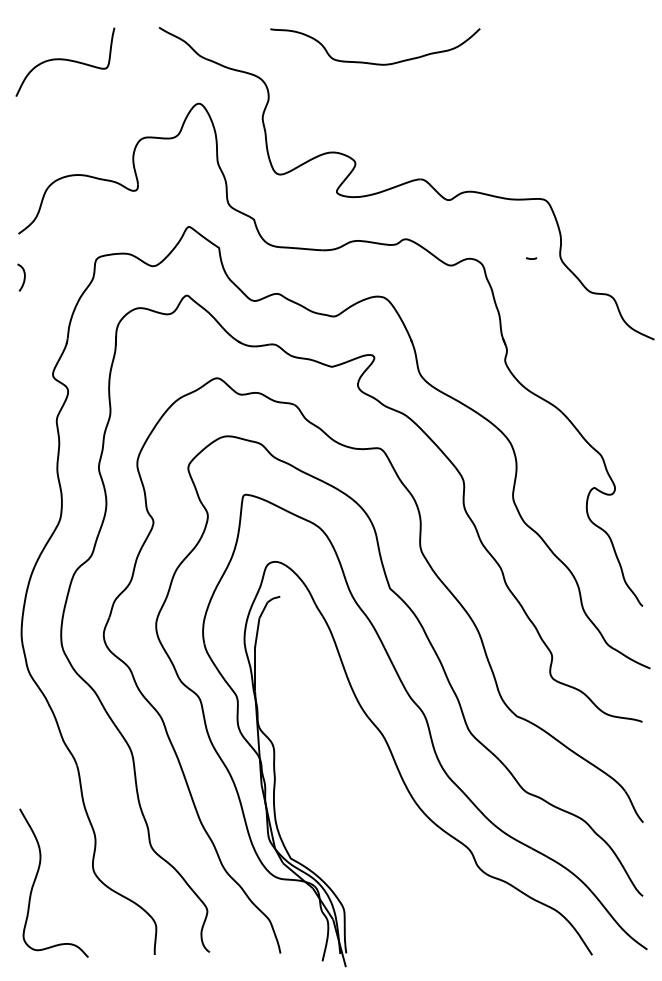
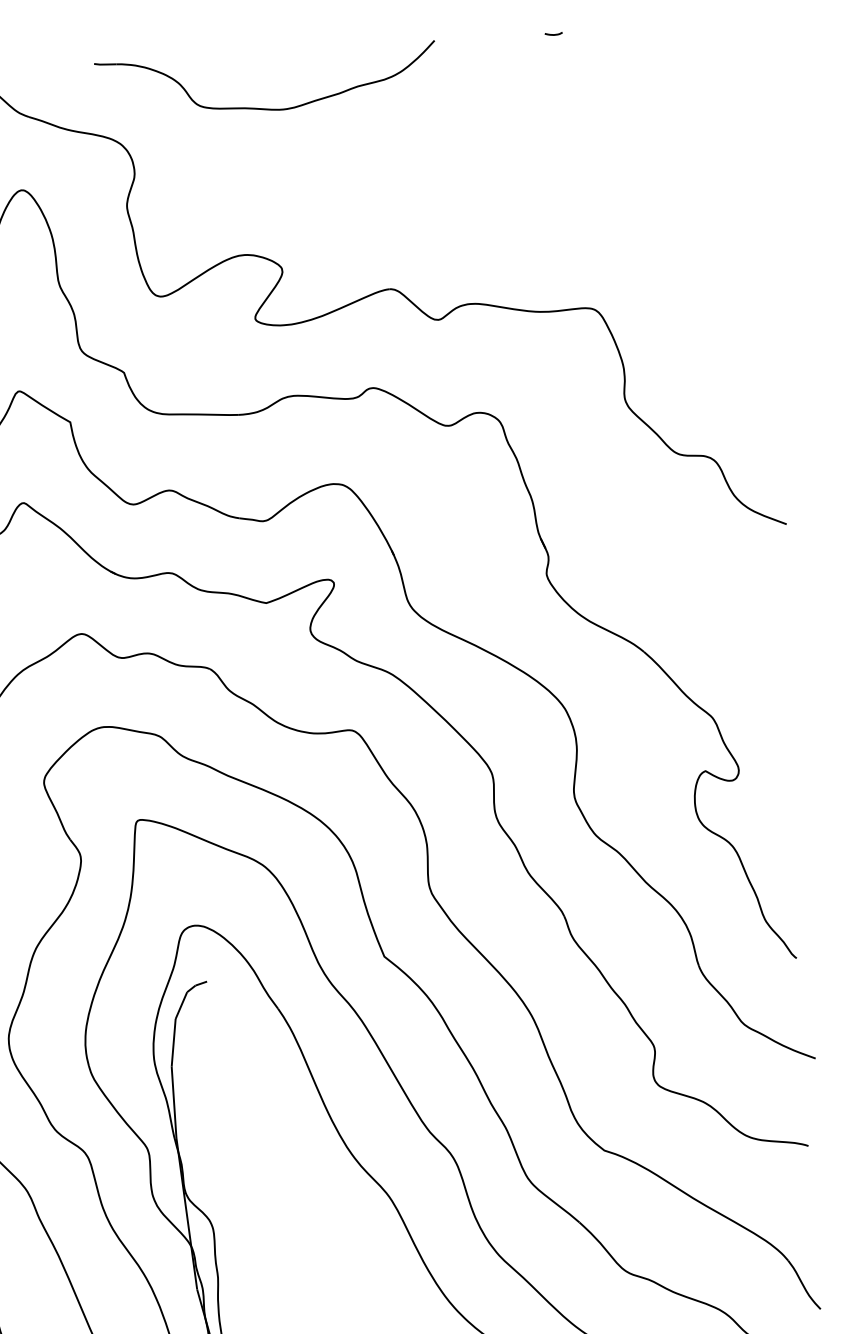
part: (372, 62) -> (263, 107), moved
curve: (531, 258) -> (553, 34), moved

